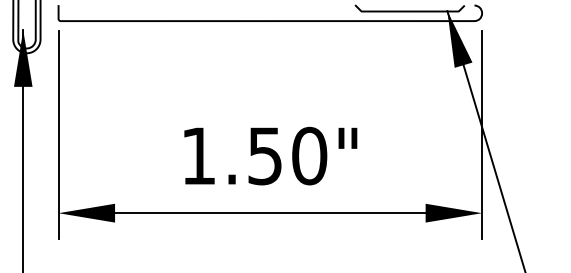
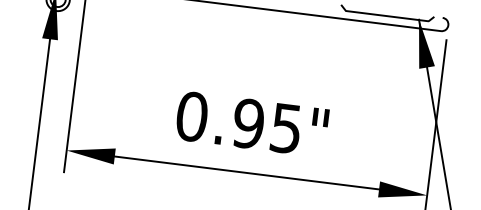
text: (254, 155) -> (239, 122), 1.50" -> 0.95"

